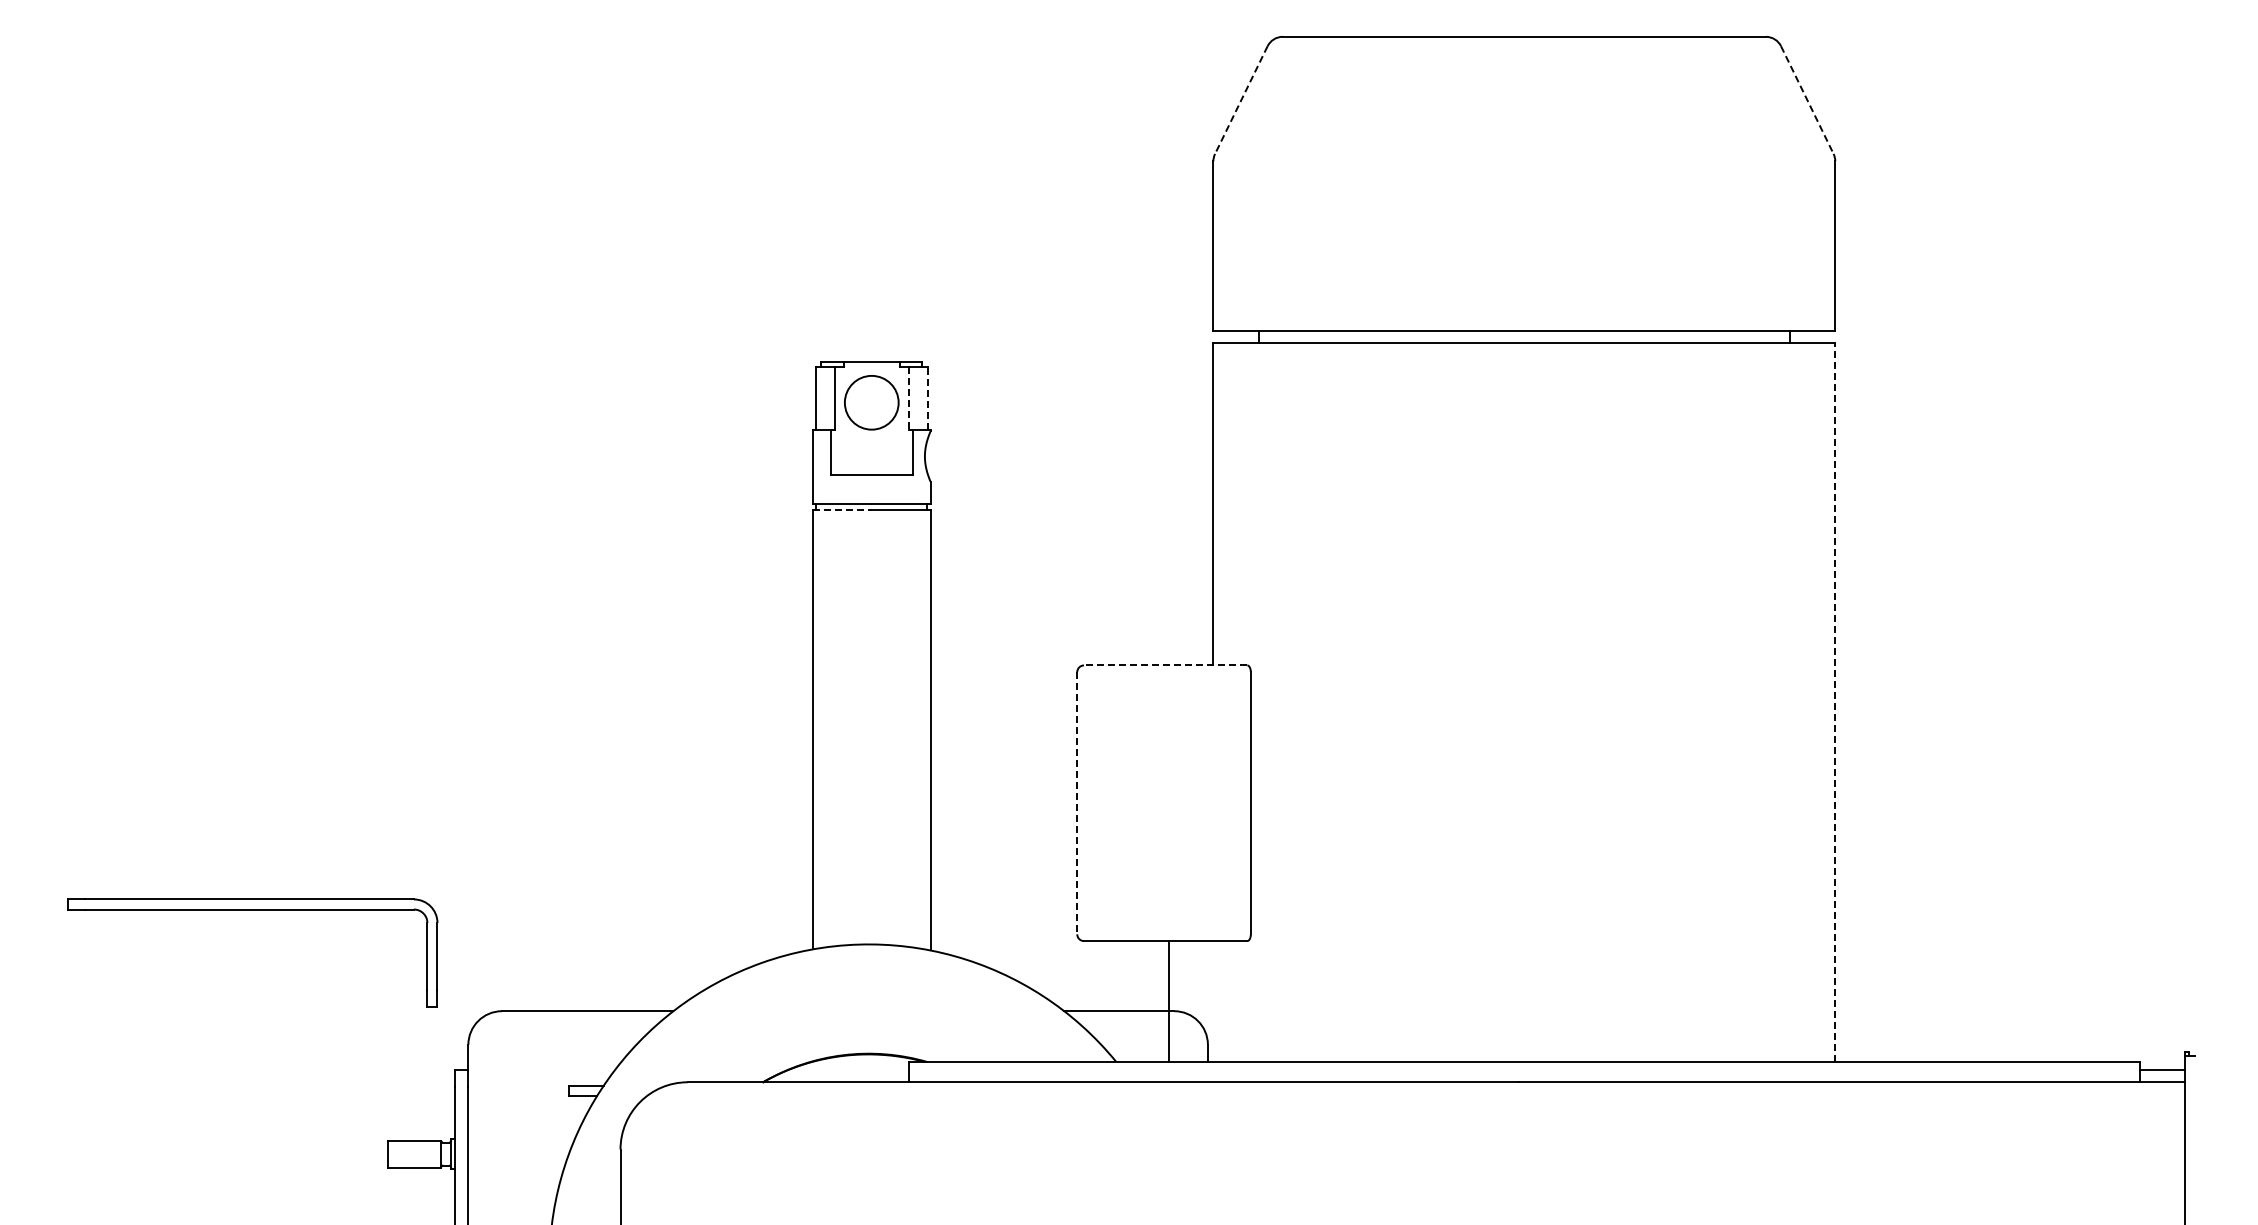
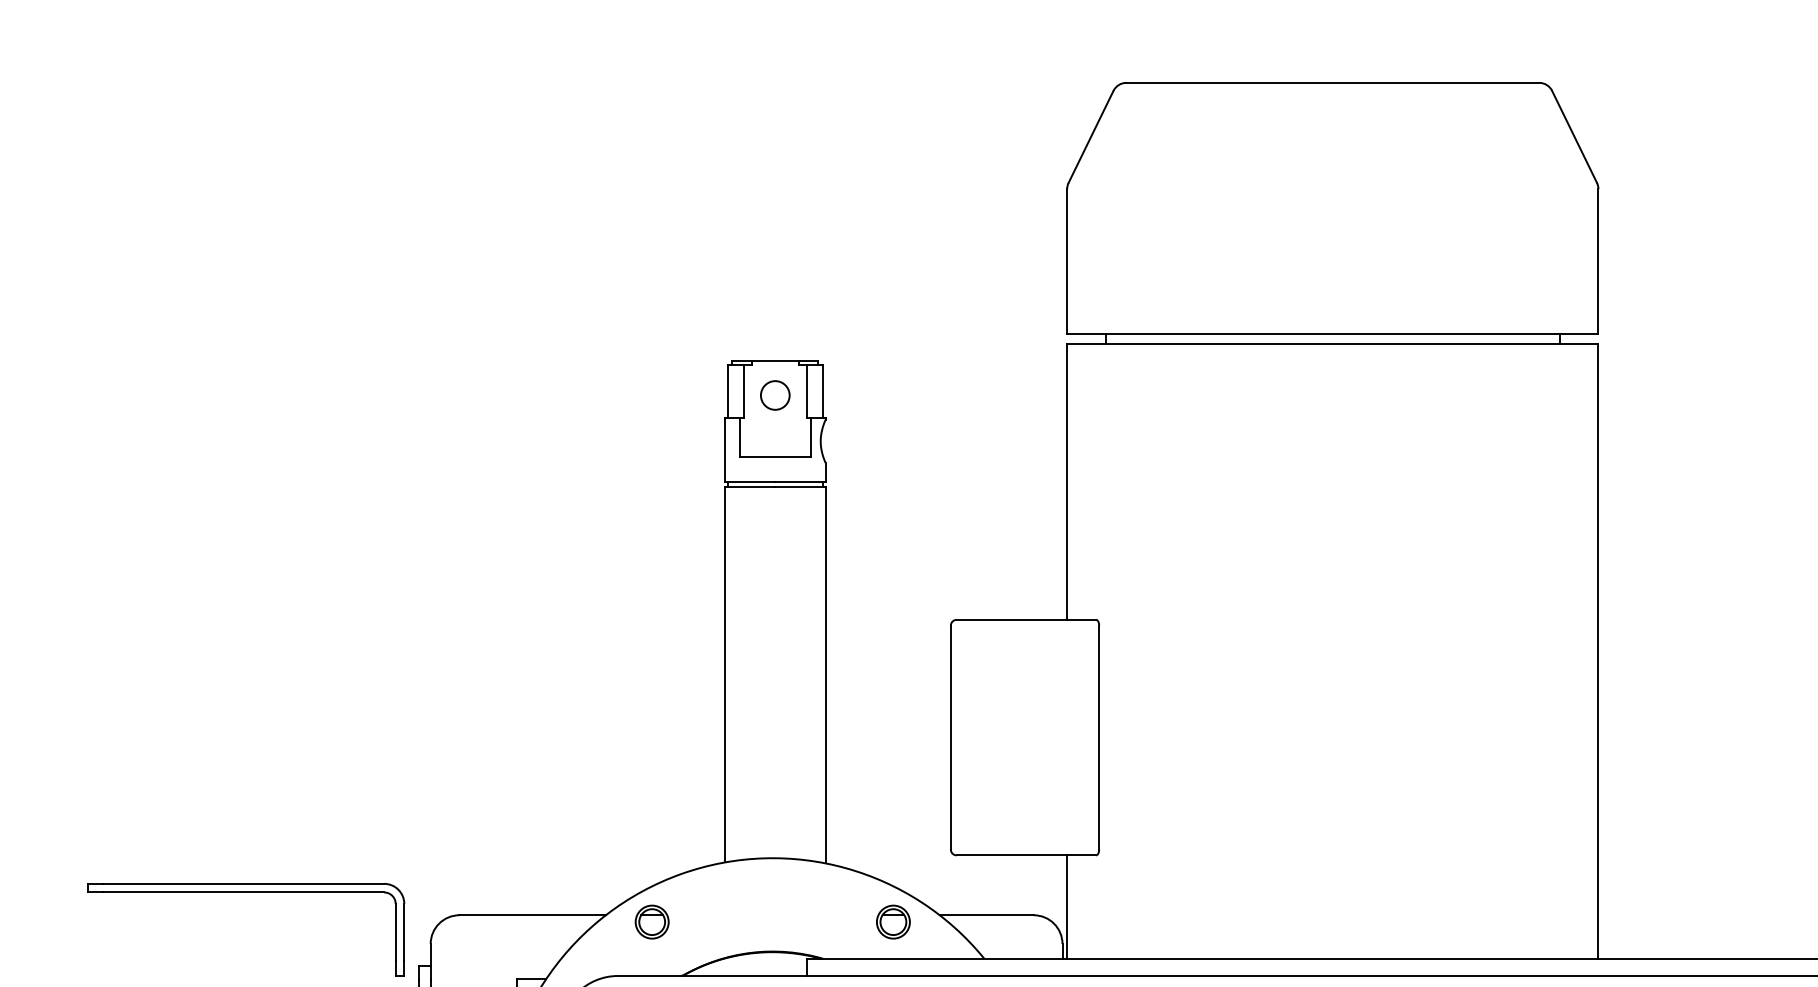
line: (1241, 100) -> (1091, 137), dashed -> solid
line: (1807, 100) -> (1574, 137), dashed -> solid
line: (927, 398) -> (822, 391), dashed -> solid
line: (908, 399) -> (806, 392), dashed -> solid
circle: (871, 402) -> (775, 395), size x0.62
line: (842, 510) -> (750, 487), dashed -> solid
line: (1165, 665) -> (1026, 619), dashed -> solid
line: (1835, 702) -> (1598, 651), dashed -> solid
line: (1077, 803) -> (951, 737), dashed -> solid
part: (252, 910) -> (246, 893), moved
line: (1169, 1001) -> (1067, 906), moved
part: (727, 1019) -> (652, 922), added
part: (1009, 1019) -> (892, 922), added

